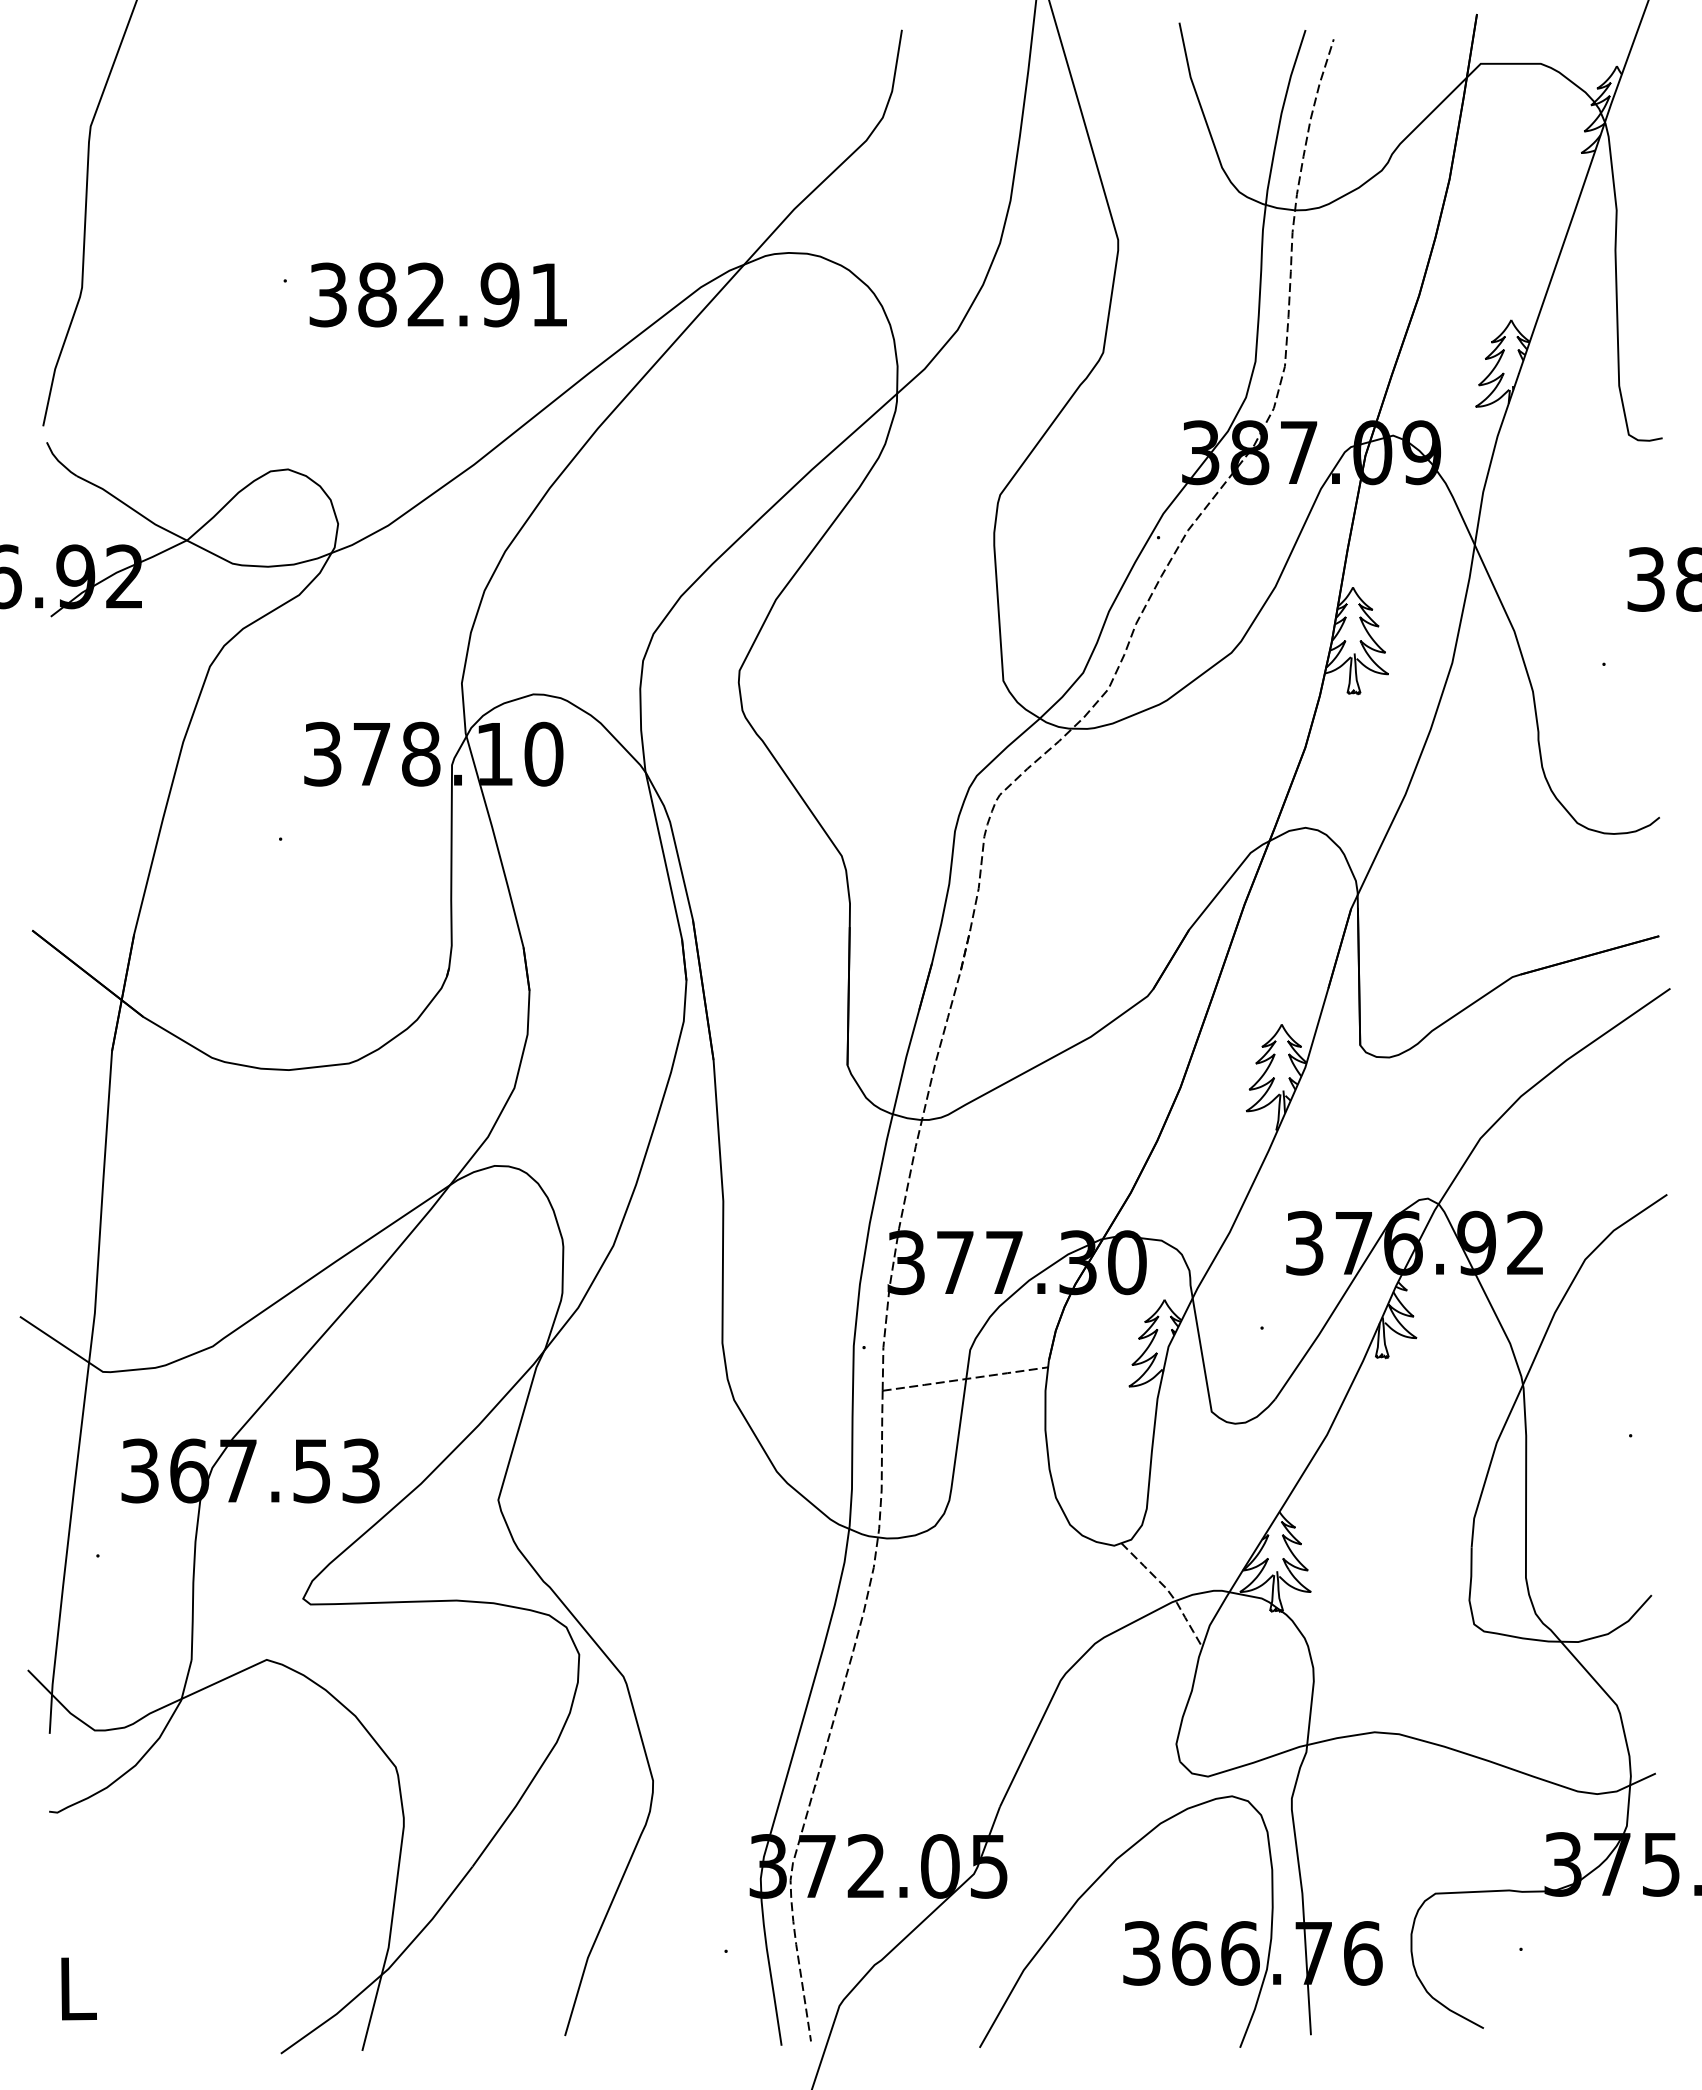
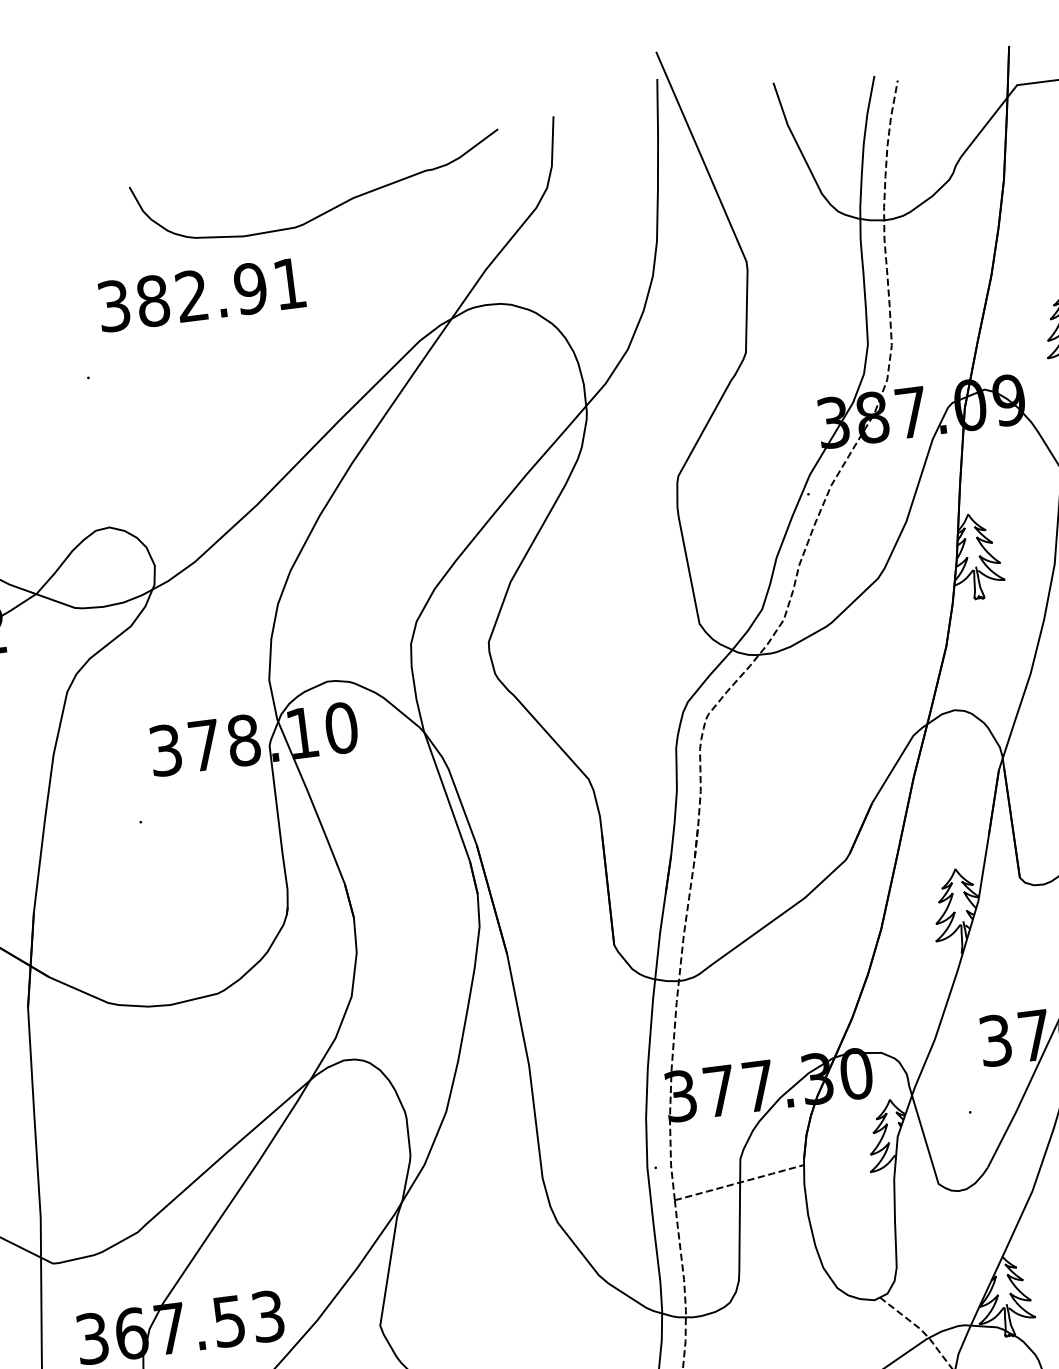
curve: (609, 110) -> (329, 209), added
text: (437, 294) -> (200, 294), moved

